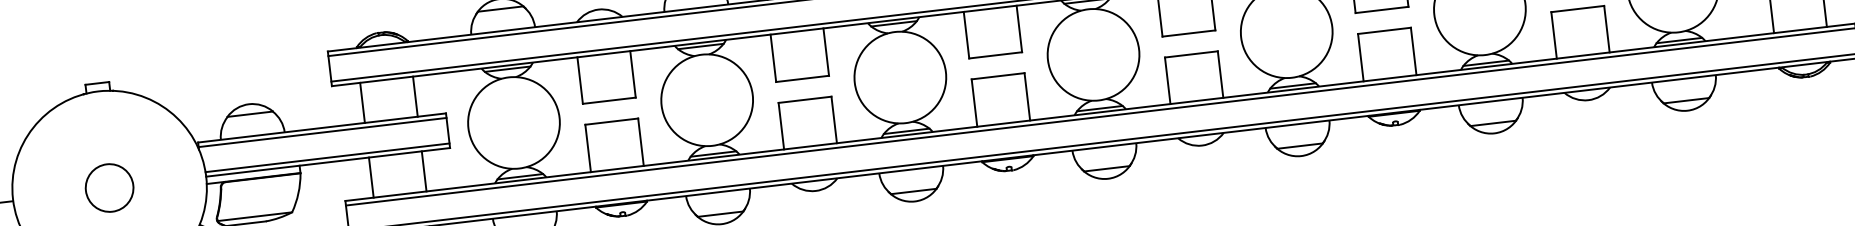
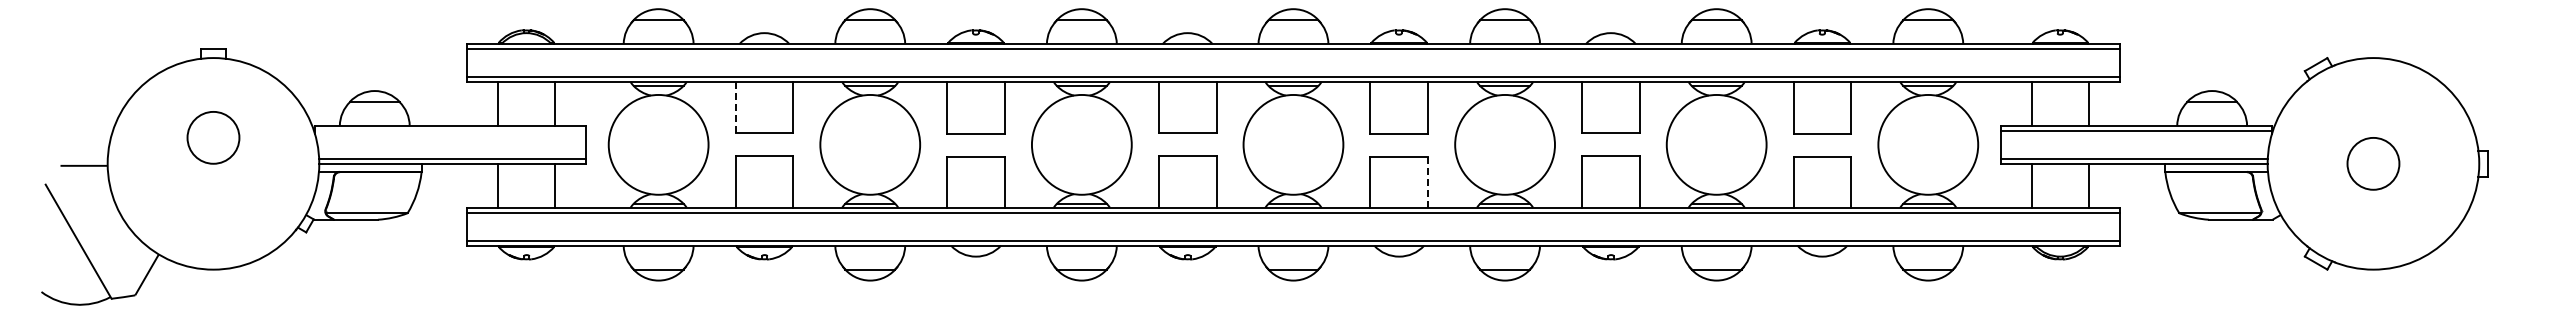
line: (1220, 73) -> (1428, 181), solid -> dashed
line: (580, 80) -> (735, 107), solid -> dashed
line: (322, 132) -> (450, 130), removed
circle: (109, 187) -> (213, 137), moved

